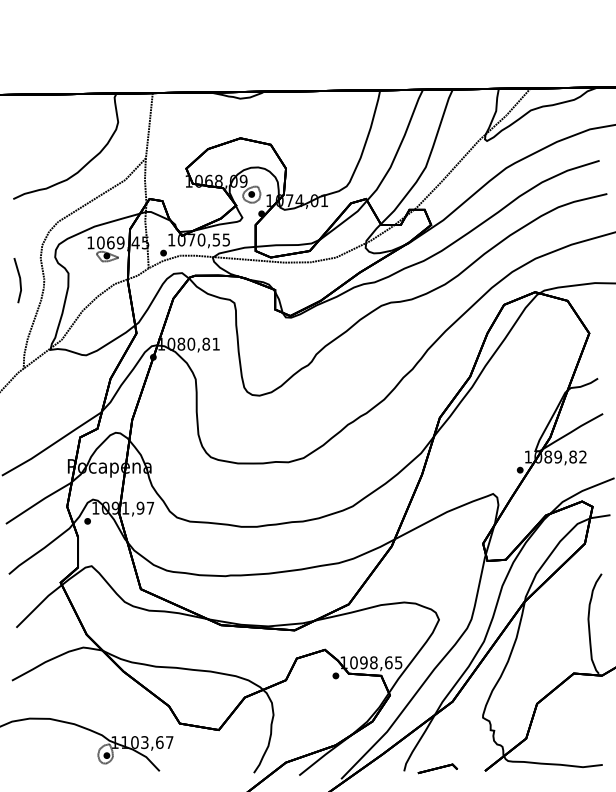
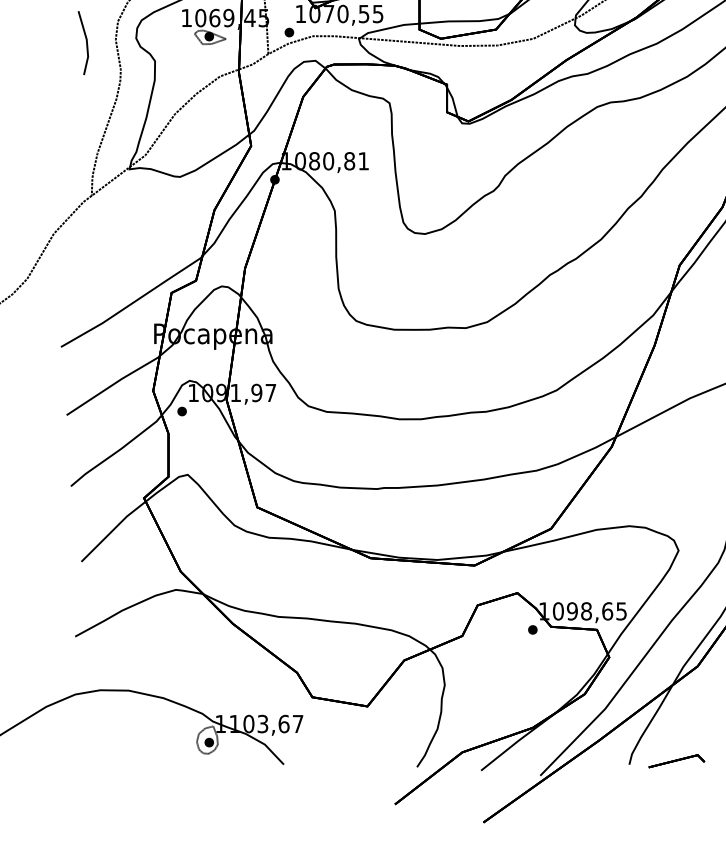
line: (19, 280) -> (85, 42), moved

